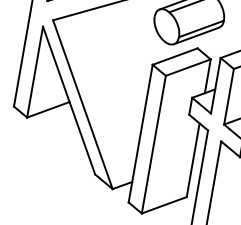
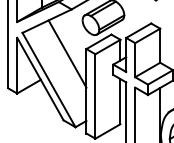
line: (120, 66) -> (67, 53), added

